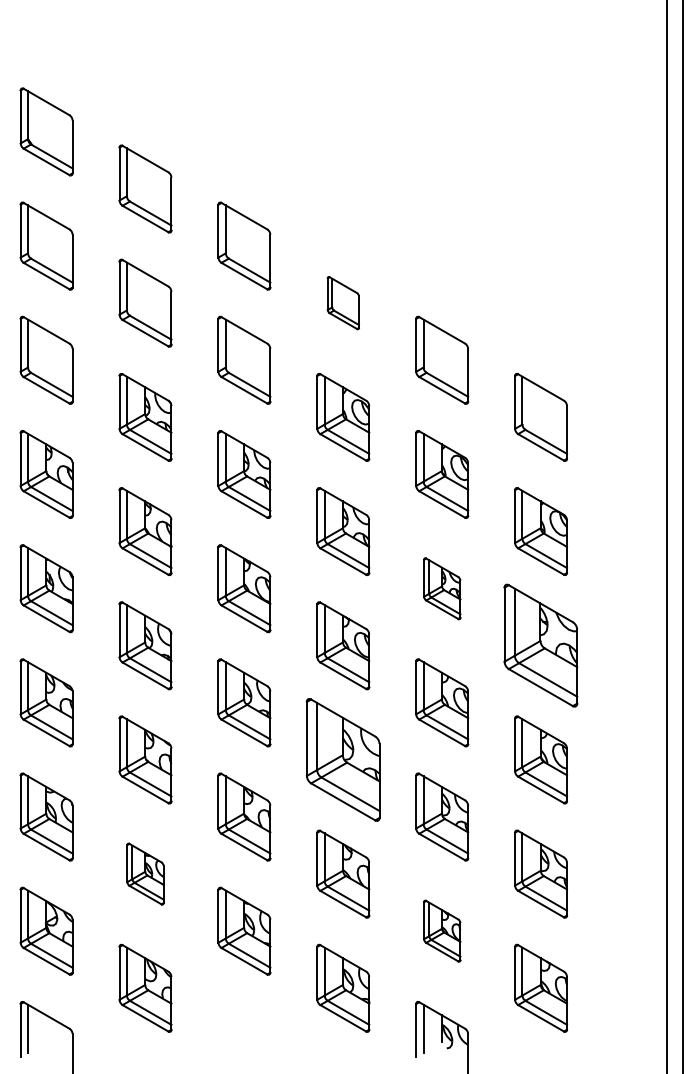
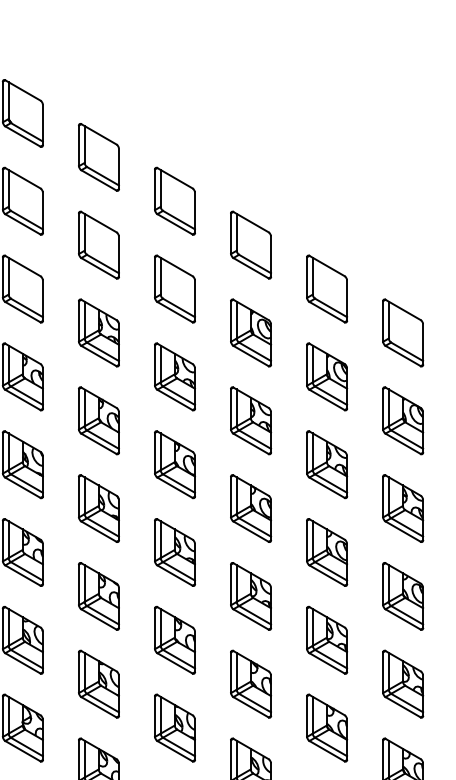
part: (343, 302) -> (251, 244), size x1.67
part: (442, 588) -> (327, 464), size x1.43
part: (541, 645) -> (403, 508), size x0.71
part: (343, 759) -> (251, 596), size x0.71
part: (145, 873) -> (98, 683), size x1.43
part: (442, 930) -> (327, 727), size x1.43

